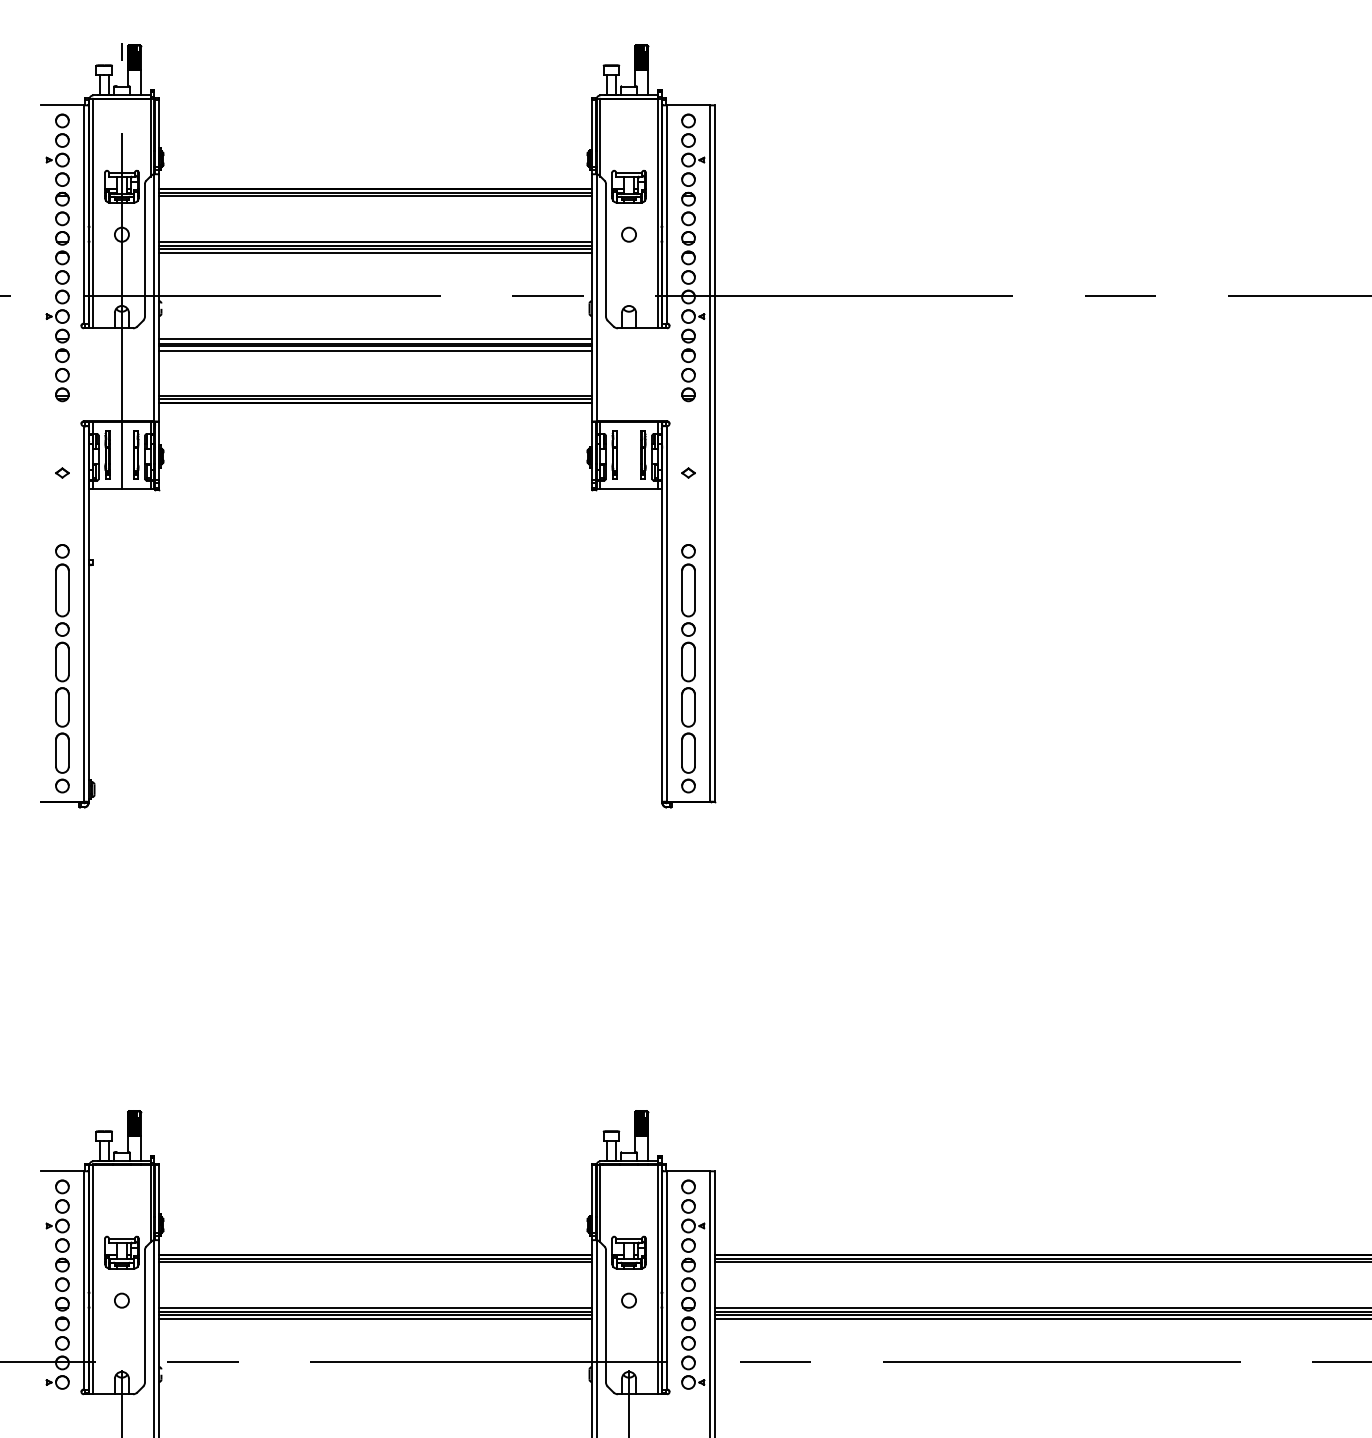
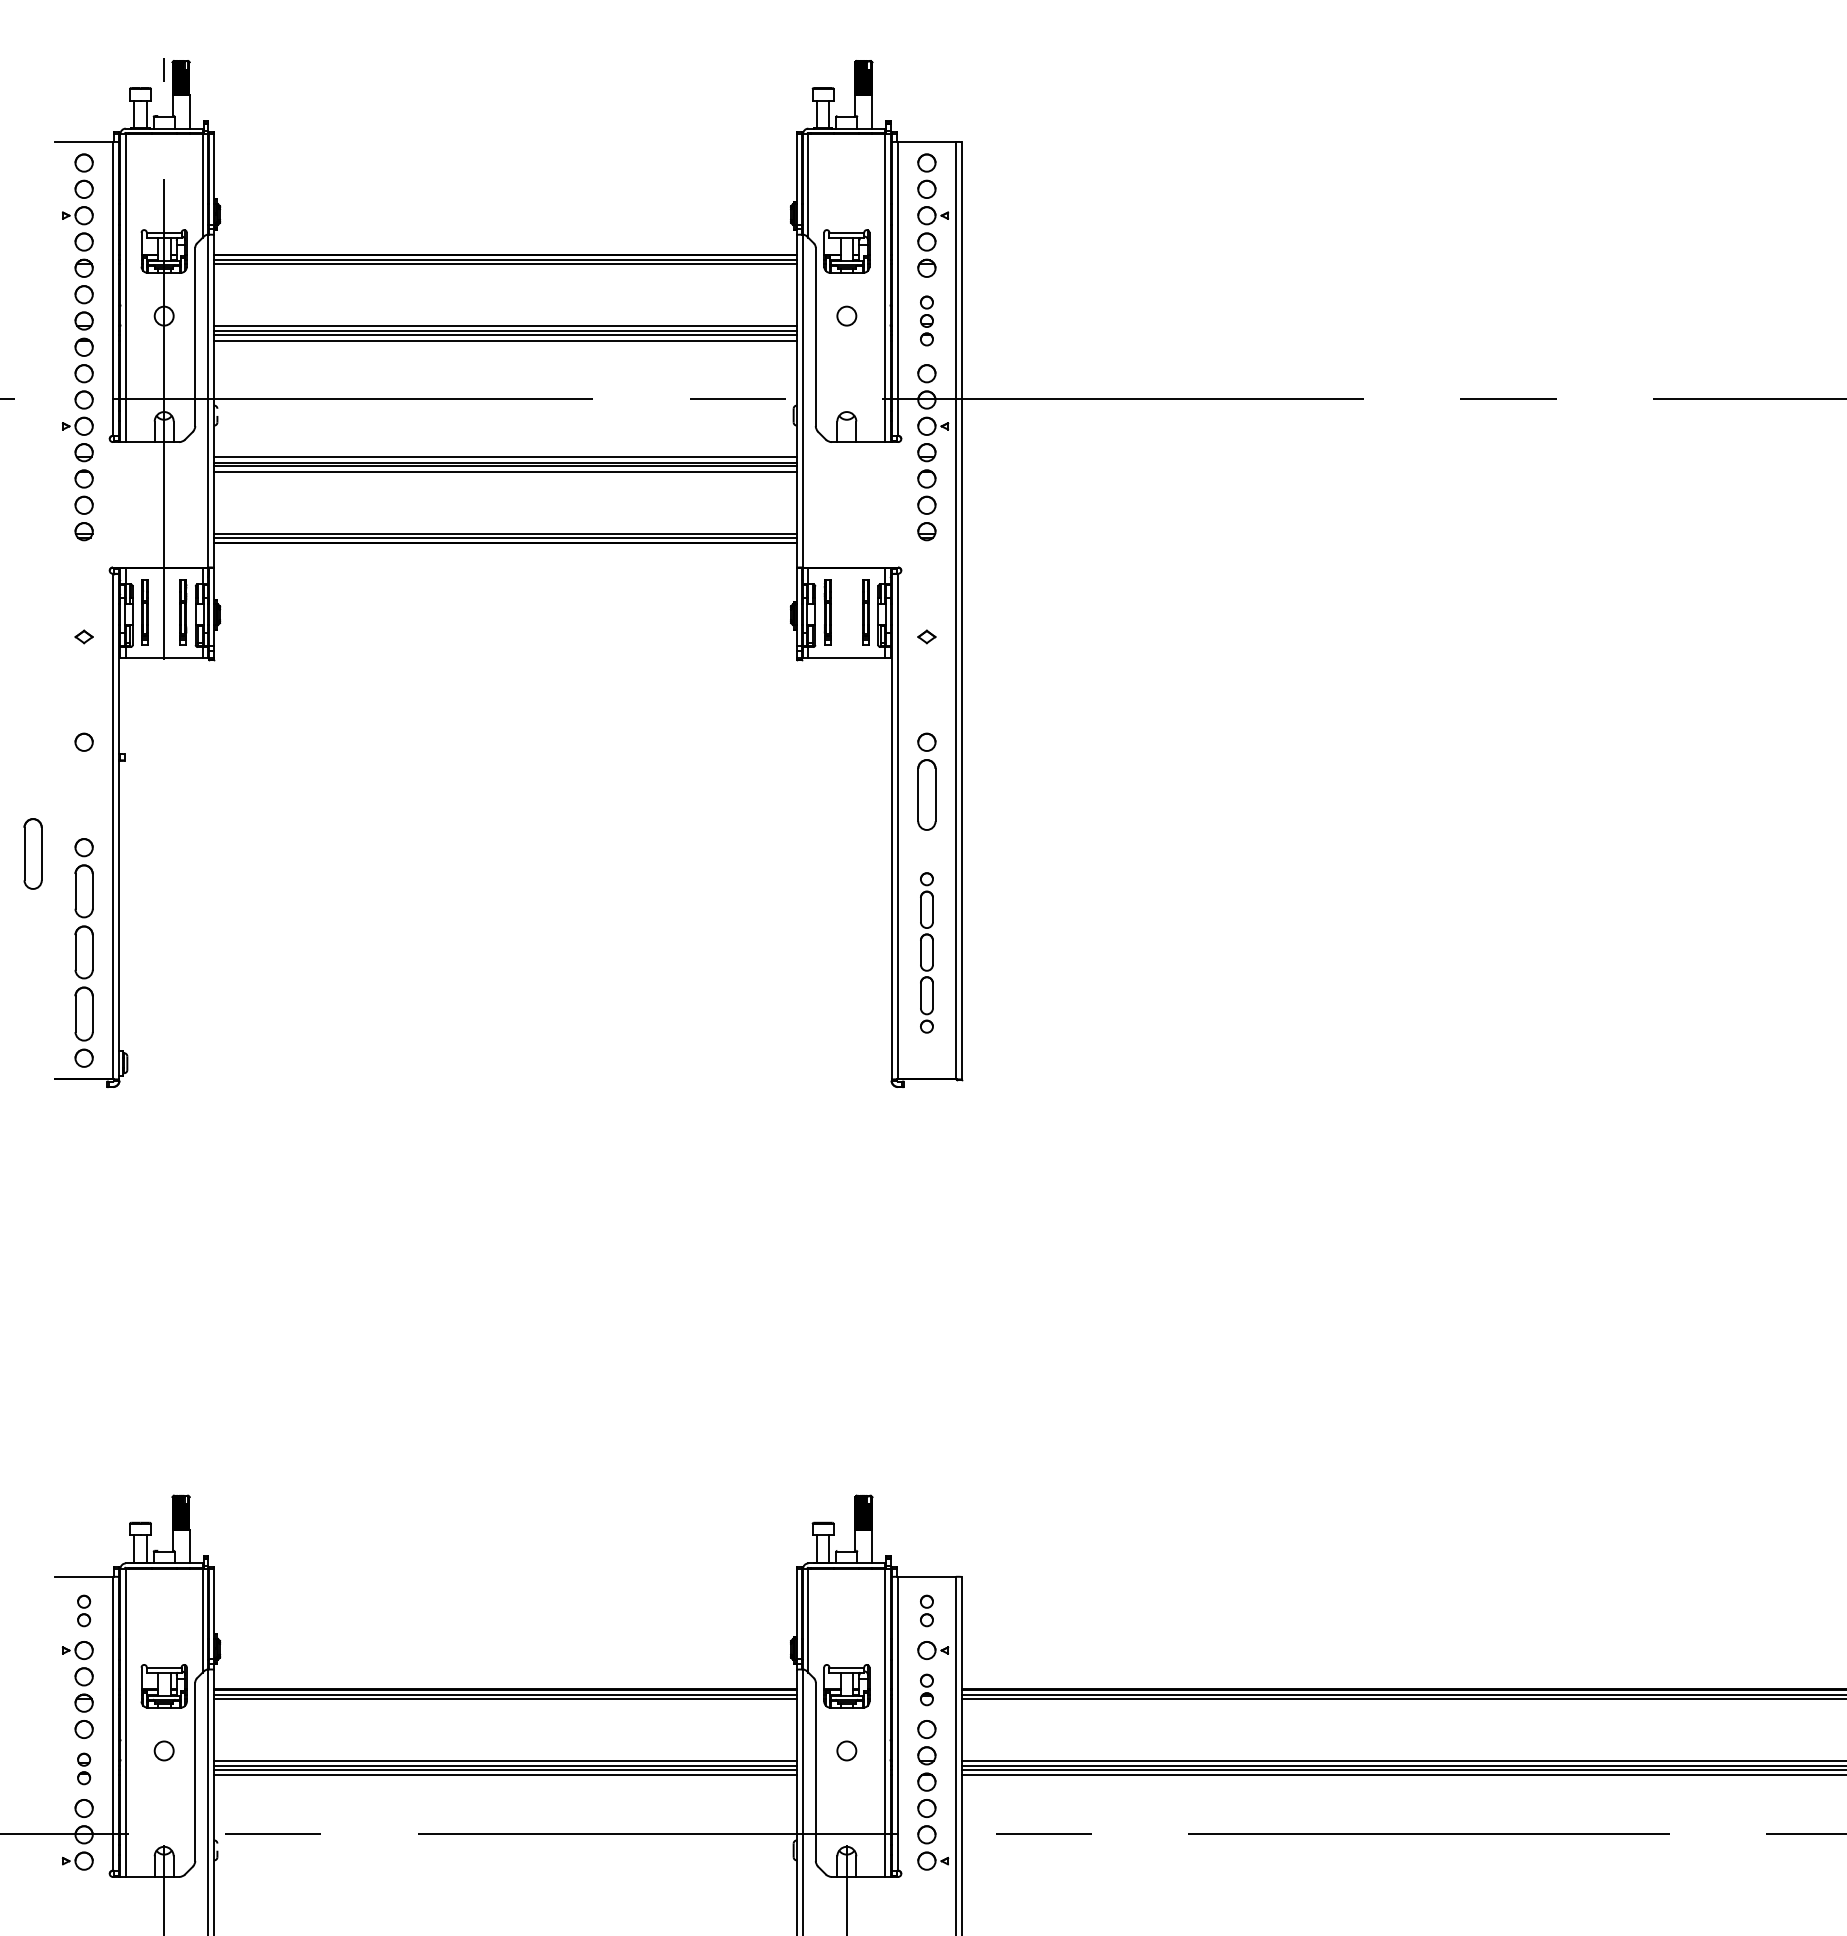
part: (688, 237) -> (926, 320), size x0.7
part: (61, 590) -> (32, 853), moved
part: (688, 707) -> (926, 952), size x0.7
part: (61, 1196) -> (83, 1610), size x0.7
part: (688, 1196) -> (926, 1610), size x0.7
part: (688, 1255) -> (926, 1689), size x0.7
part: (61, 1313) -> (83, 1768), size x0.7

